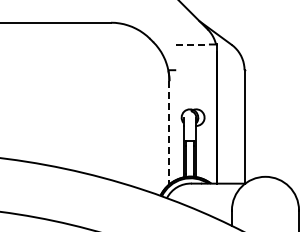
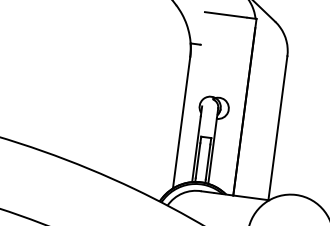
line: (193, 44) -> (226, 15), dashed -> solid
line: (169, 132) -> (181, 122), dashed -> solid

